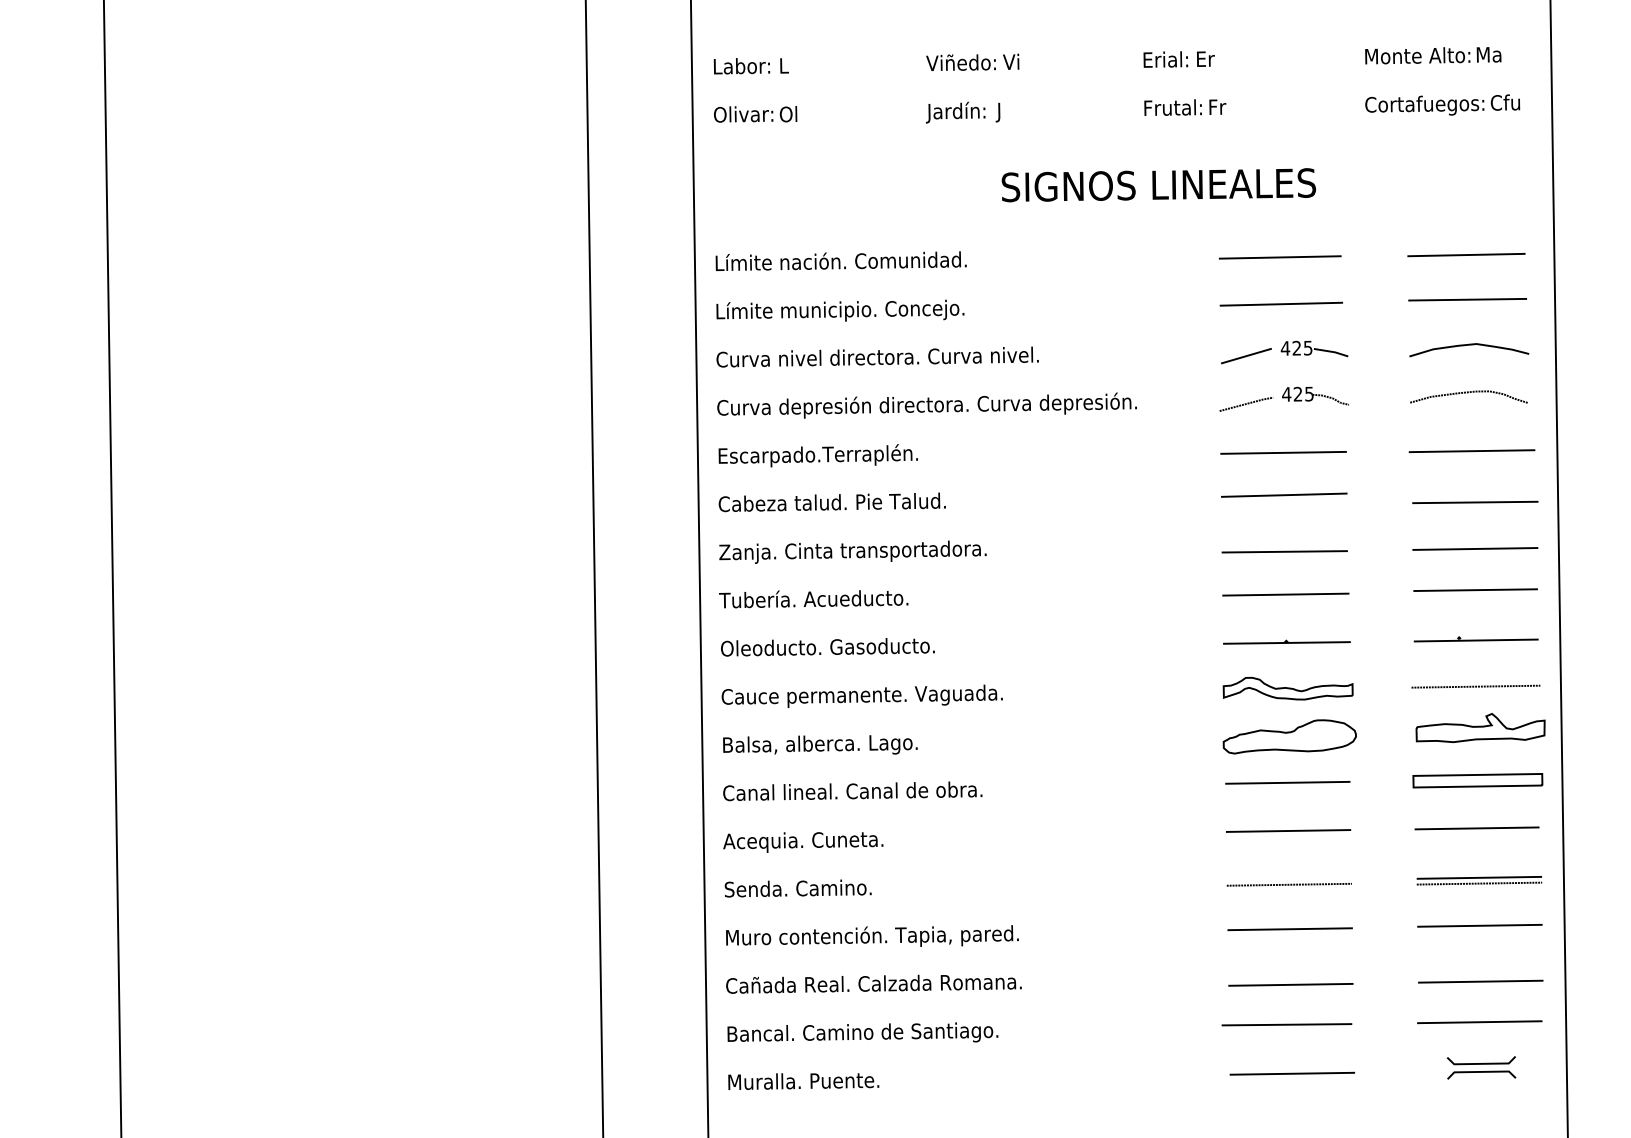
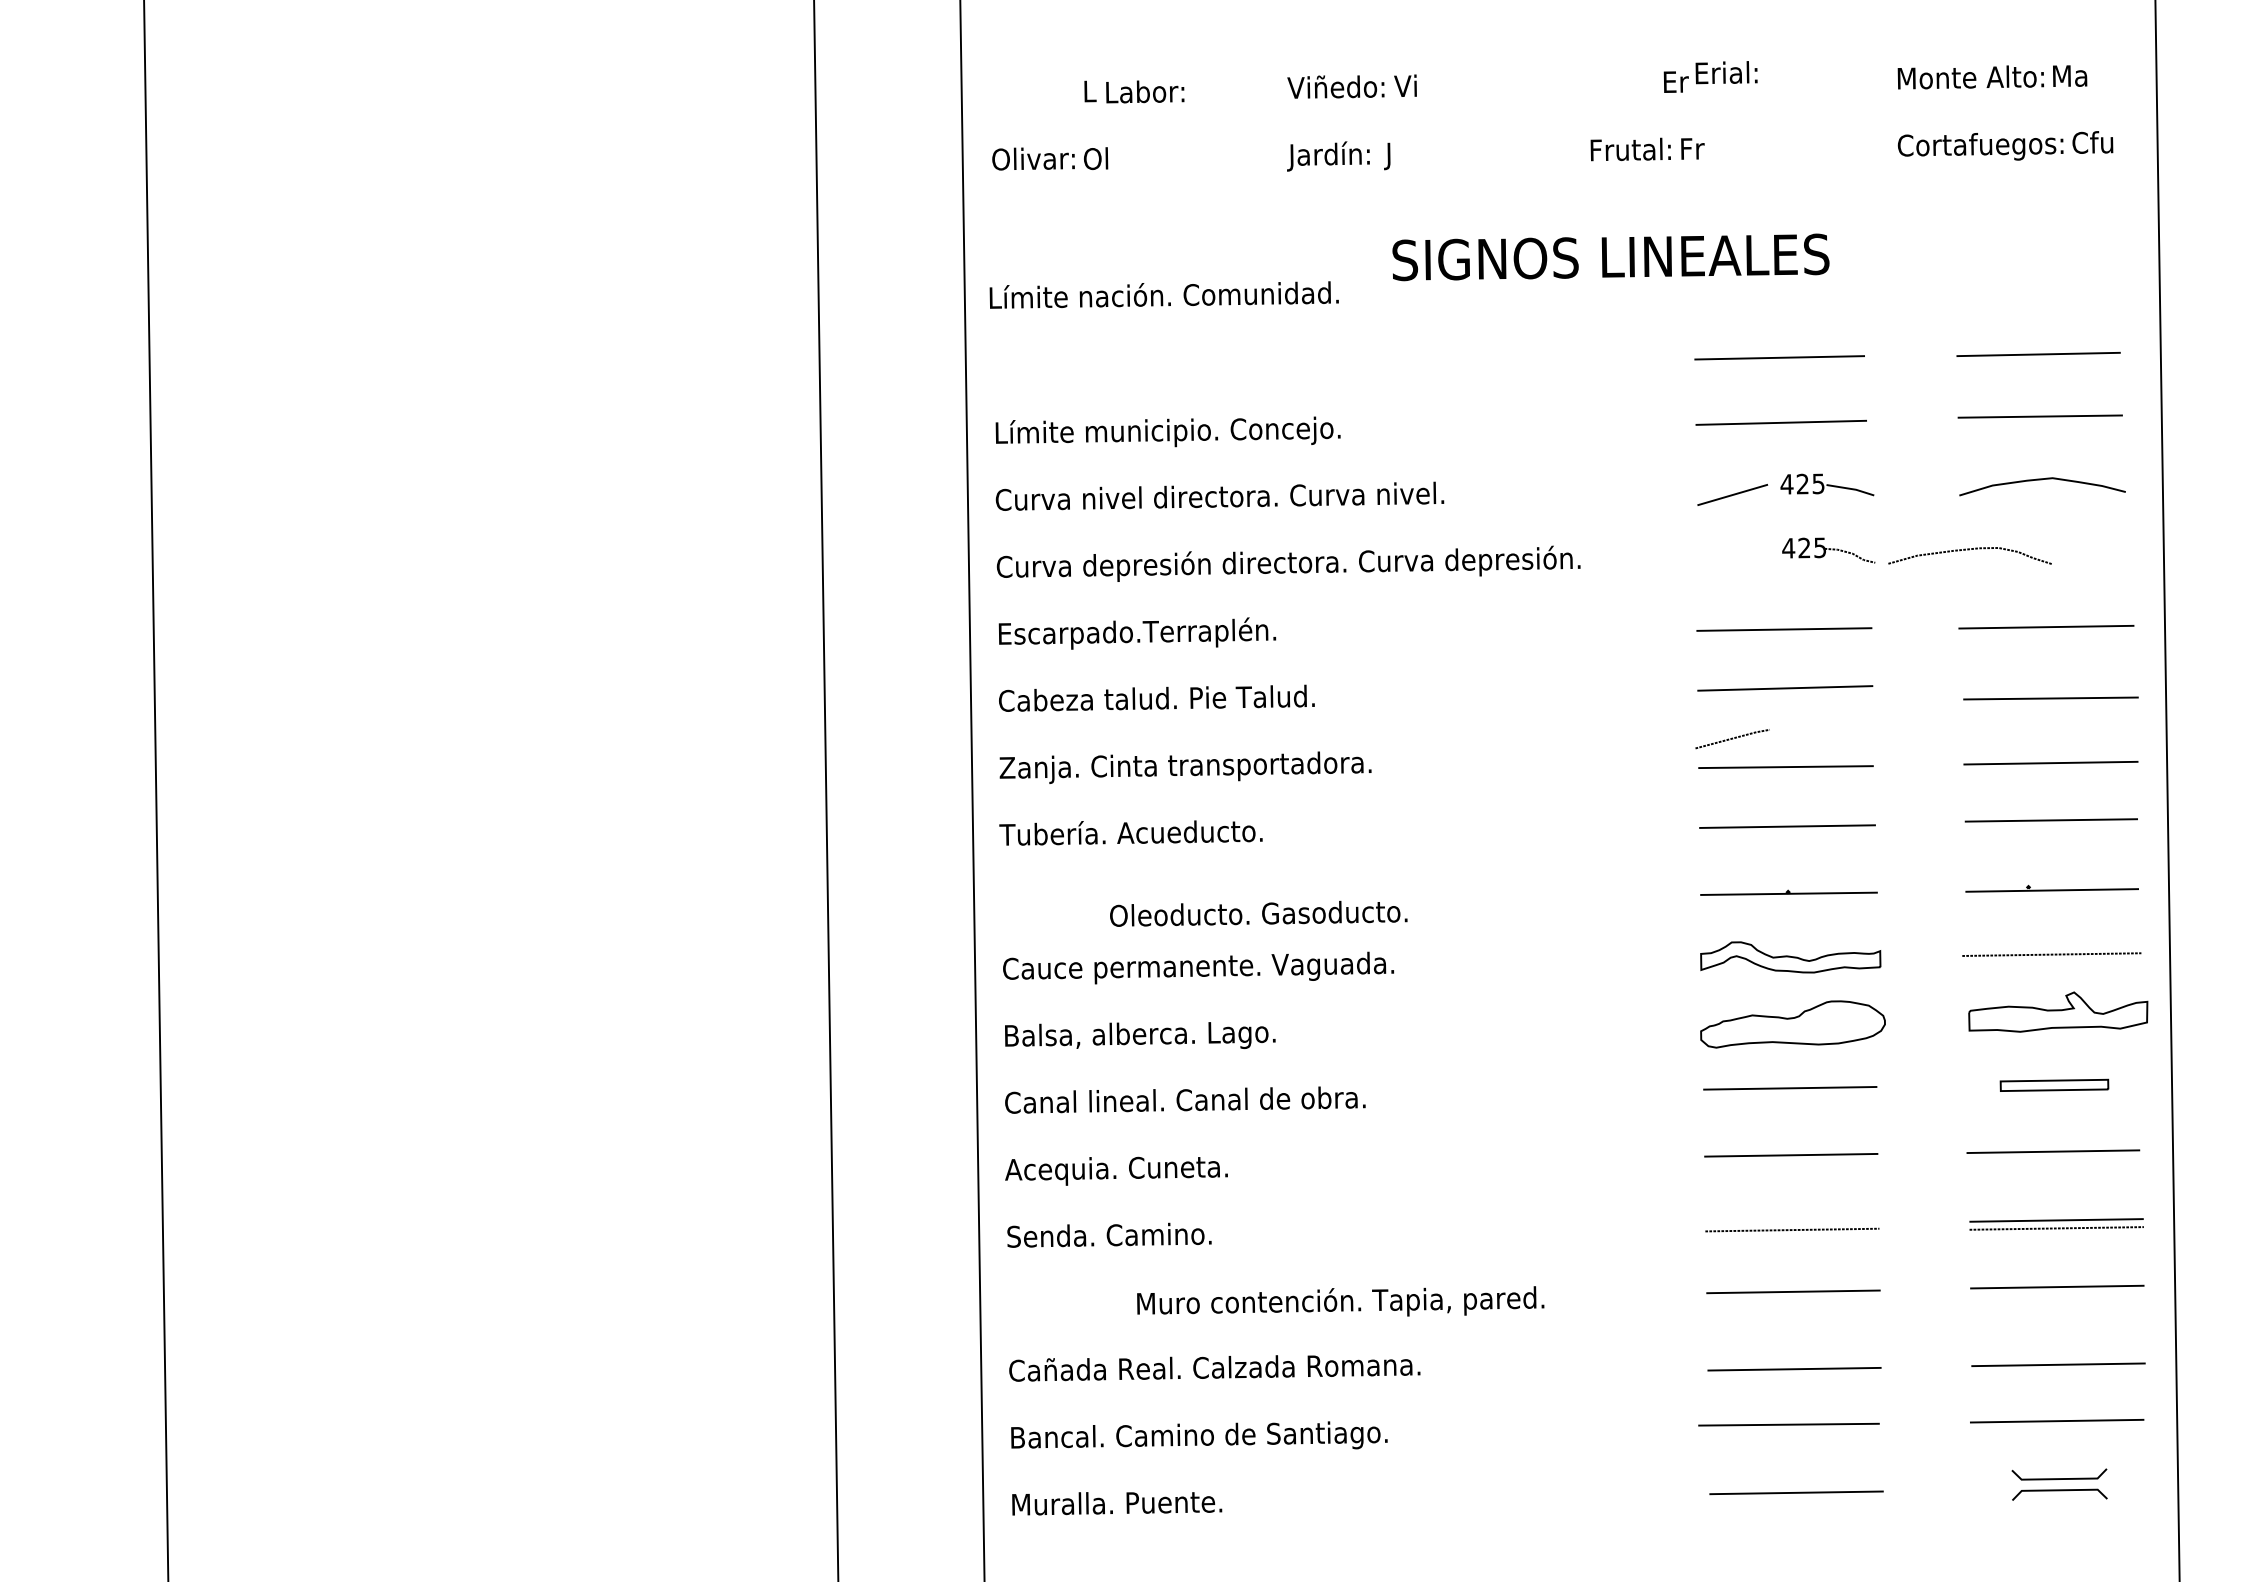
text: (1165, 59) -> (1726, 72), moved
text: (742, 65) -> (1145, 91), moved
text: (840, 260) -> (1163, 294), moved
curve: (1468, 393) -> (1969, 550), moved
line: (1246, 404) -> (1732, 739), moved
text: (827, 647) -> (1258, 913), moved
part: (1477, 780) -> (2054, 1085), size x0.6
text: (872, 936) -> (1340, 1301), moved

